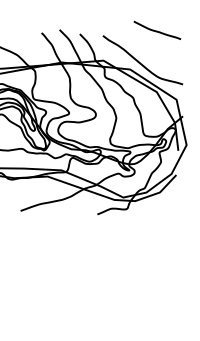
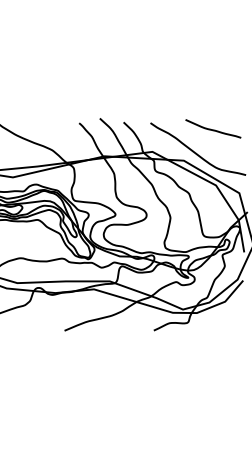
curve: (157, 30) -> (213, 129), moved

